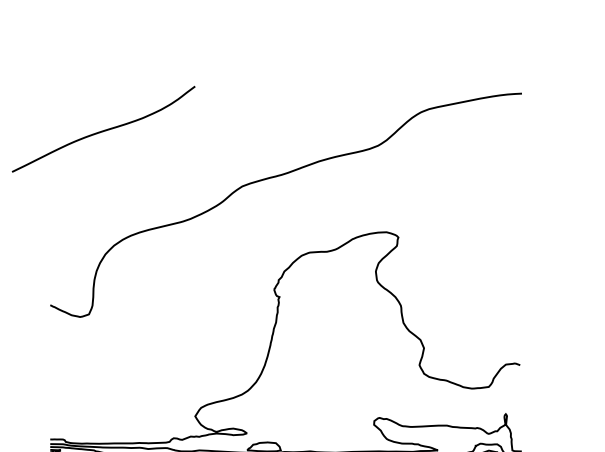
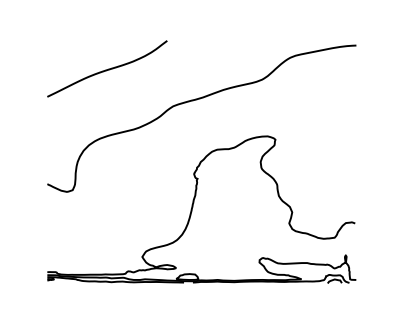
curve: (105, 128) -> (108, 68), moved

